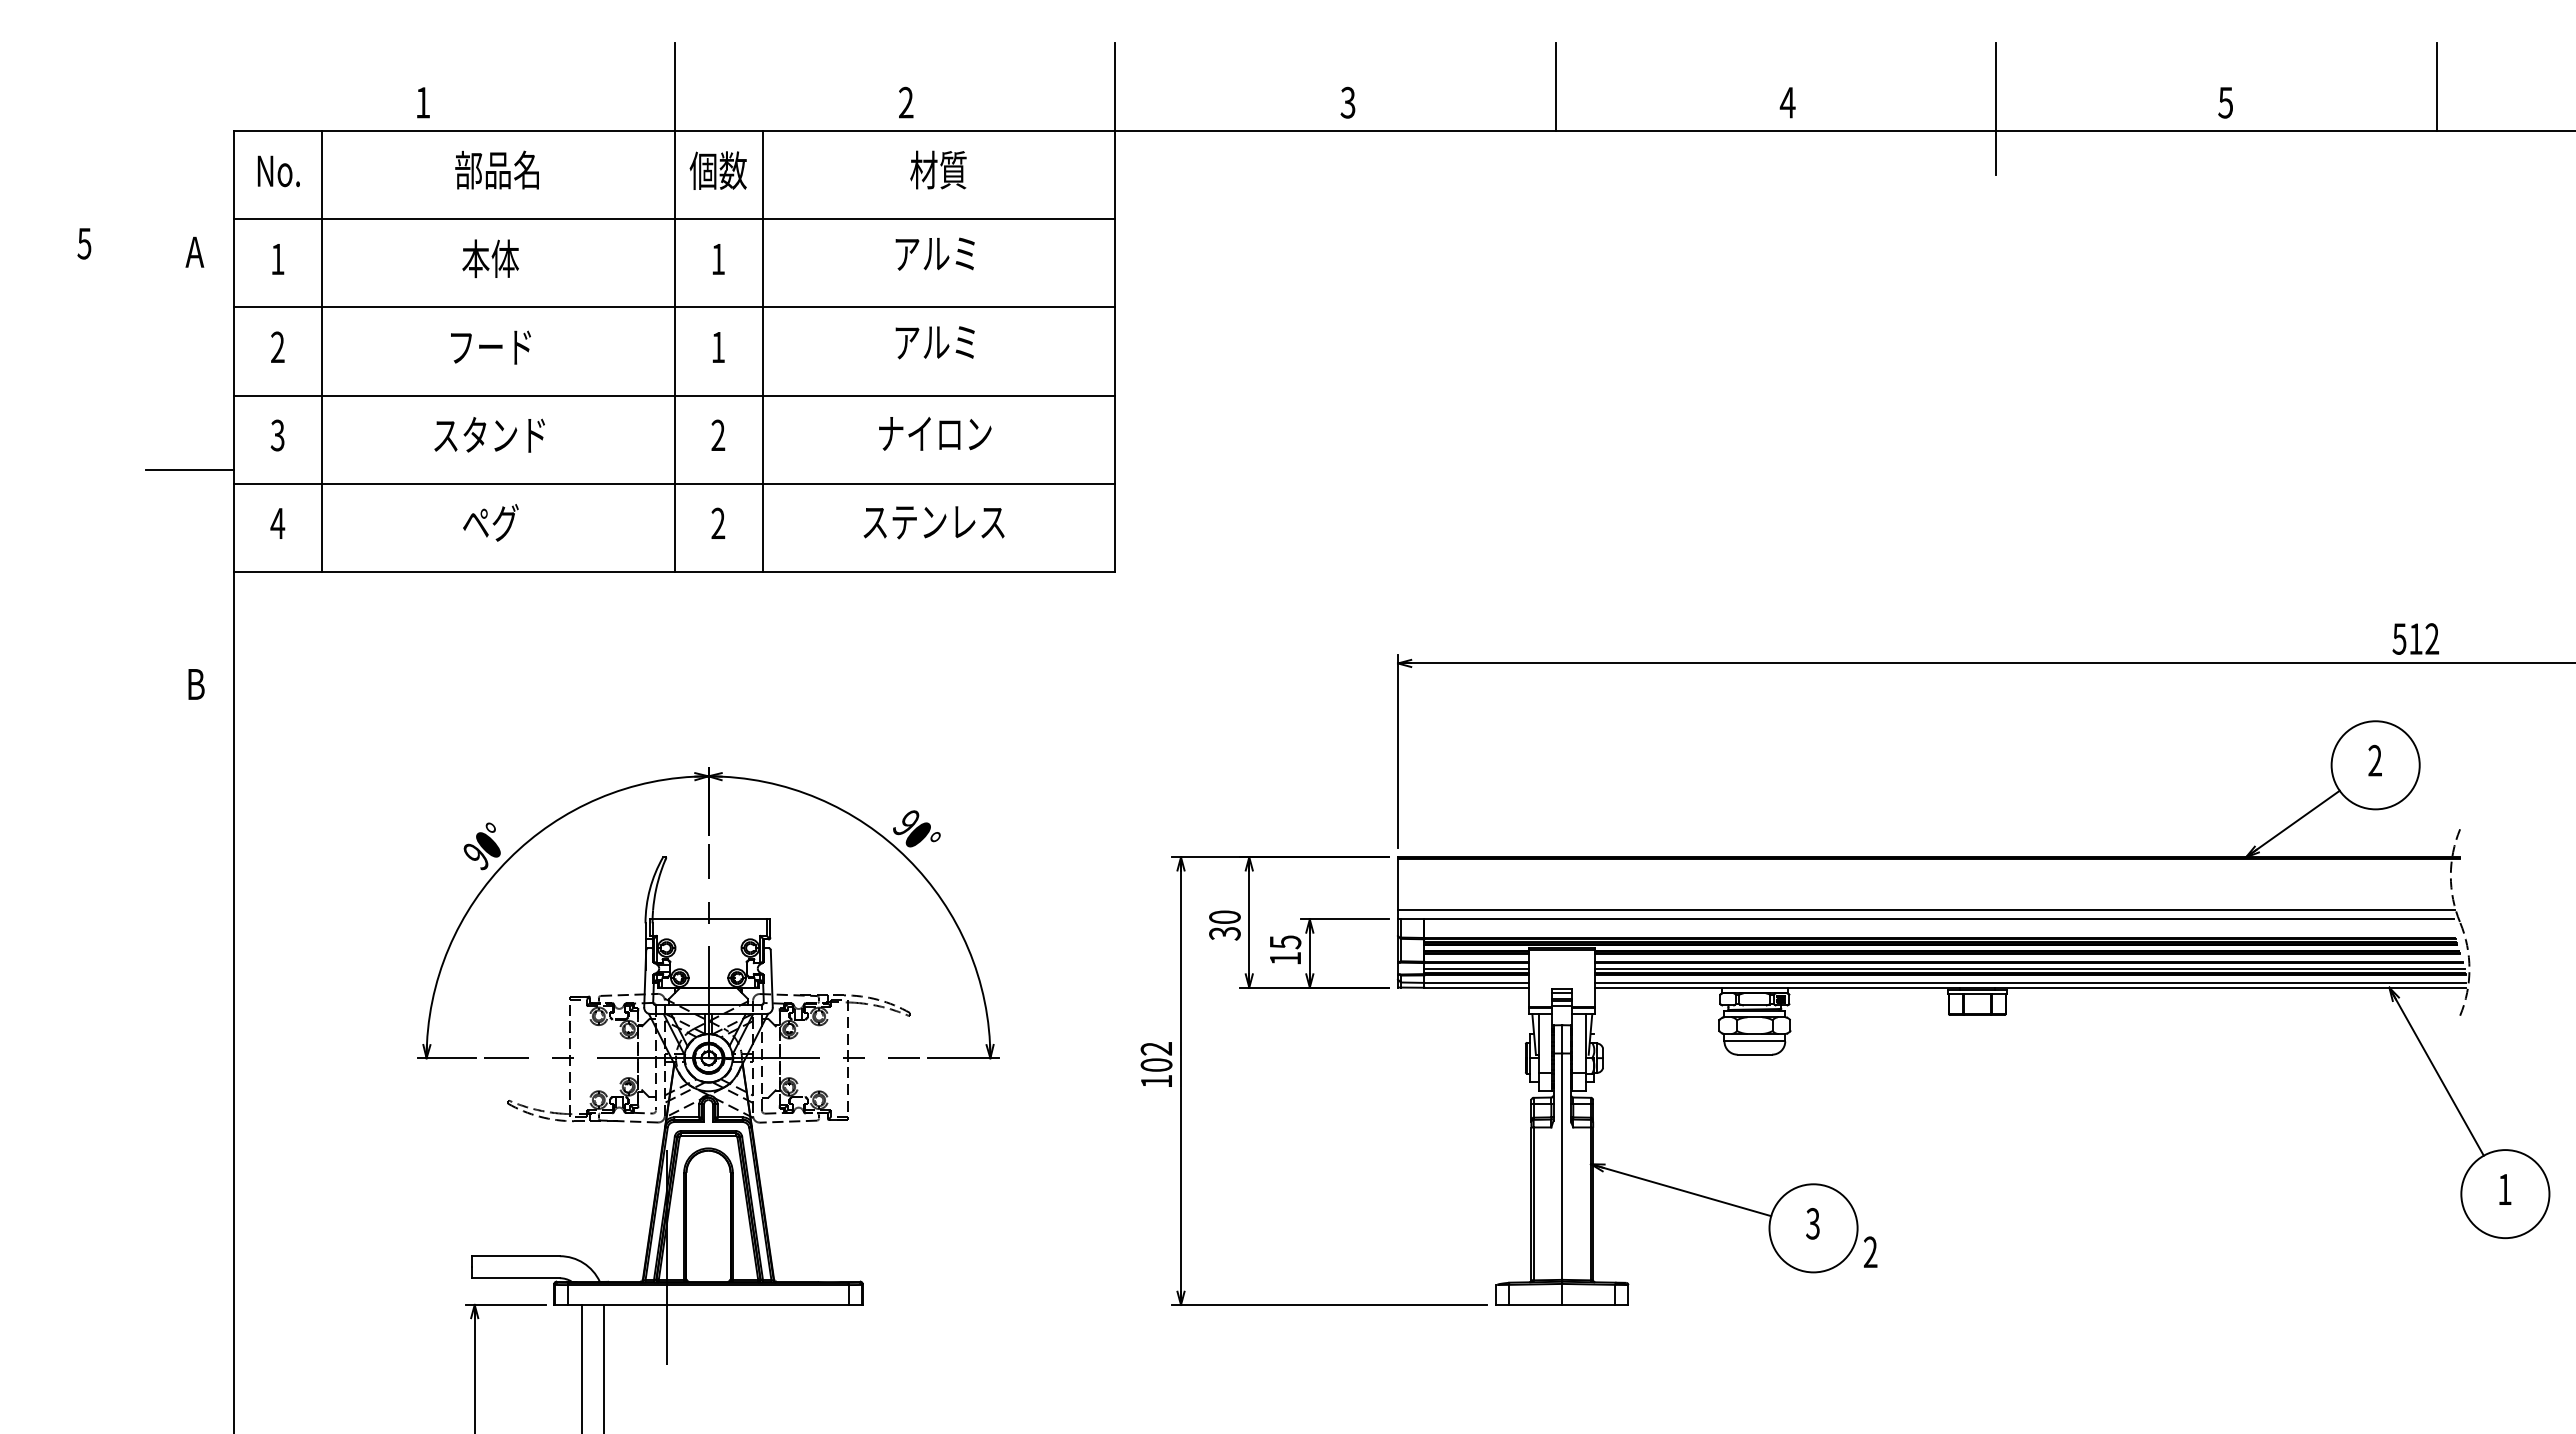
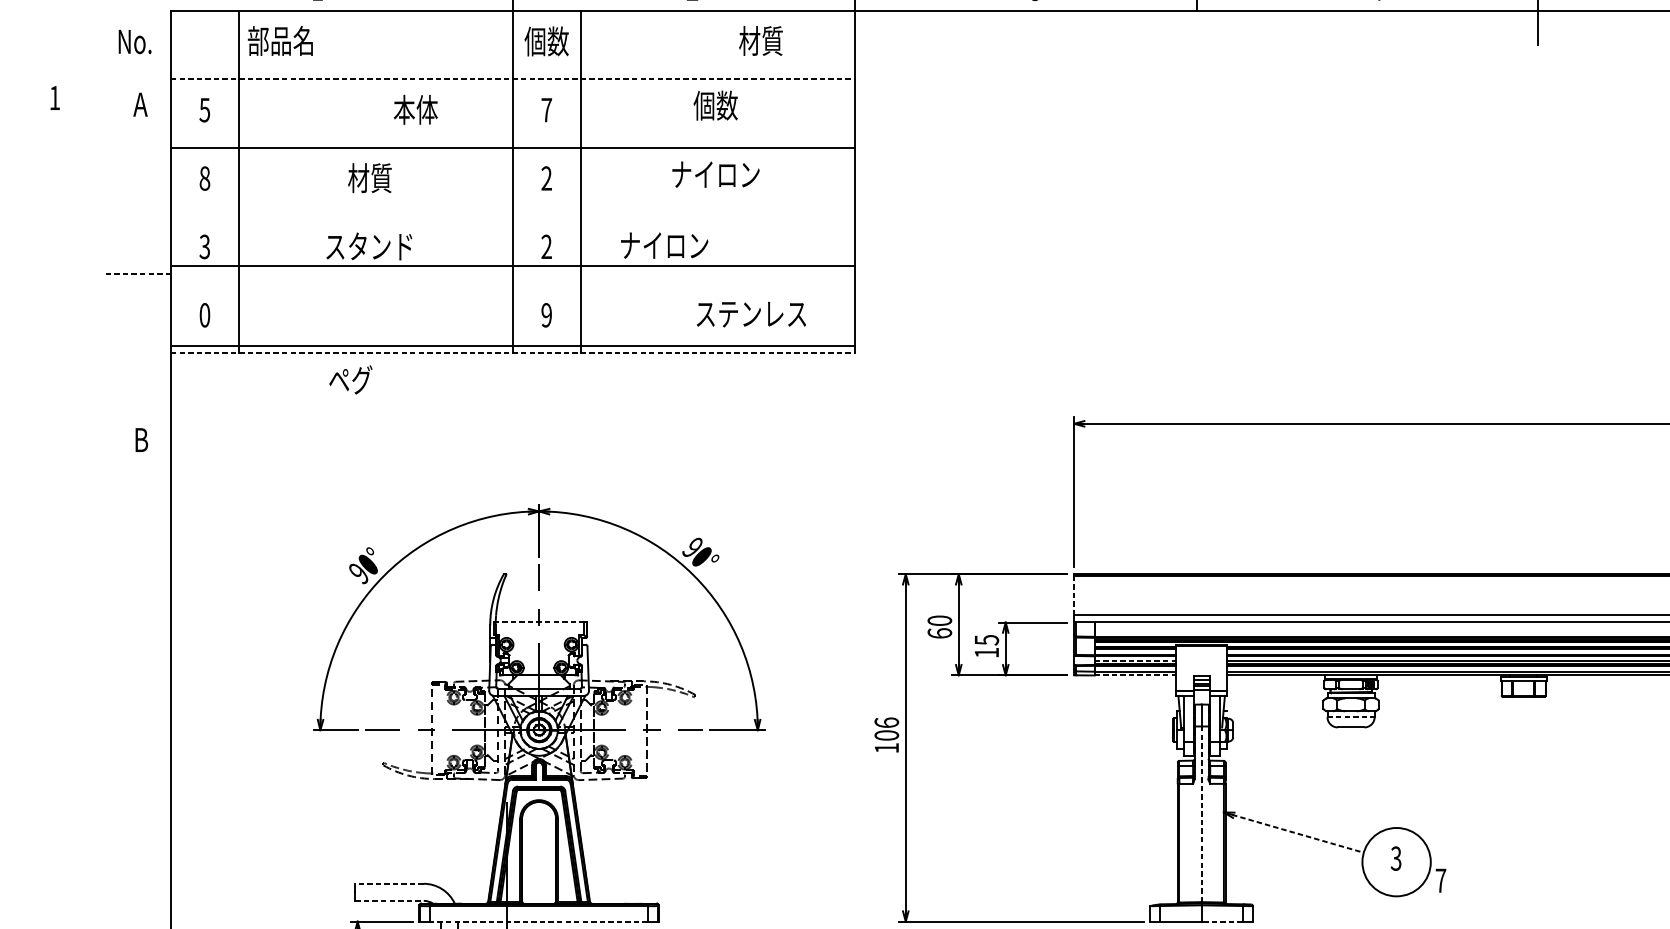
text: (496, 169) -> (279, 40), moved
text: (938, 169) -> (761, 40), moved
text: (278, 171) -> (134, 42), moved
line: (674, 219) -> (512, 79), solid -> dashed
text: (84, 243) -> (54, 97), 5 -> 1
text: (934, 253) -> (714, 105), アルミ -> 個数
text: (490, 258) -> (415, 109), moved
text: (277, 259) -> (204, 110), 1 -> 5
text: (718, 259) -> (546, 110), 1 -> 7
text: (936, 342) -> (716, 174), アルミ -> ナイロン
text: (490, 346) -> (369, 177), フード -> 材質
text: (718, 346) -> (546, 177), 1 -> 2
text: (277, 347) -> (204, 178), 2 -> 8
line: (674, 395) -> (512, 266), moved
text: (935, 433) -> (664, 245), moved
line: (189, 470) -> (136, 274), solid -> dashed
line: (674, 483) -> (512, 345), moved
text: (490, 522) -> (350, 379), moved
text: (933, 522) -> (750, 314), moved
text: (277, 523) -> (204, 315), 4 -> 0
text: (718, 523) -> (546, 315), 2 -> 9
line: (674, 571) -> (512, 352), solid -> dashed
line: (1398, 884) -> (1074, 595), solid -> dashed
line: (709, 919) -> (539, 622), solid -> dashed
text: (1224, 933) -> (939, 633), 30 -> 60
line: (1477, 968) -> (1135, 660), solid -> dashed
line: (1477, 987) -> (1135, 675), solid -> dashed
line: (1755, 1041) -> (1351, 717), solid -> dashed
text: (1156, 1048) -> (886, 722), 102 -> 106
line: (1562, 1166) -> (1201, 814), solid -> dashed
line: (1681, 1190) -> (1294, 832), solid -> dashed
text: (1870, 1251) -> (1440, 880), 2 -> 7
line: (515, 1256) -> (389, 884), solid -> dashed
line: (516, 1278) -> (390, 901), solid -> dashed
line: (708, 1304) -> (539, 921), solid -> dashed
line: (1588, 1304) -> (1221, 921), solid -> dashed

